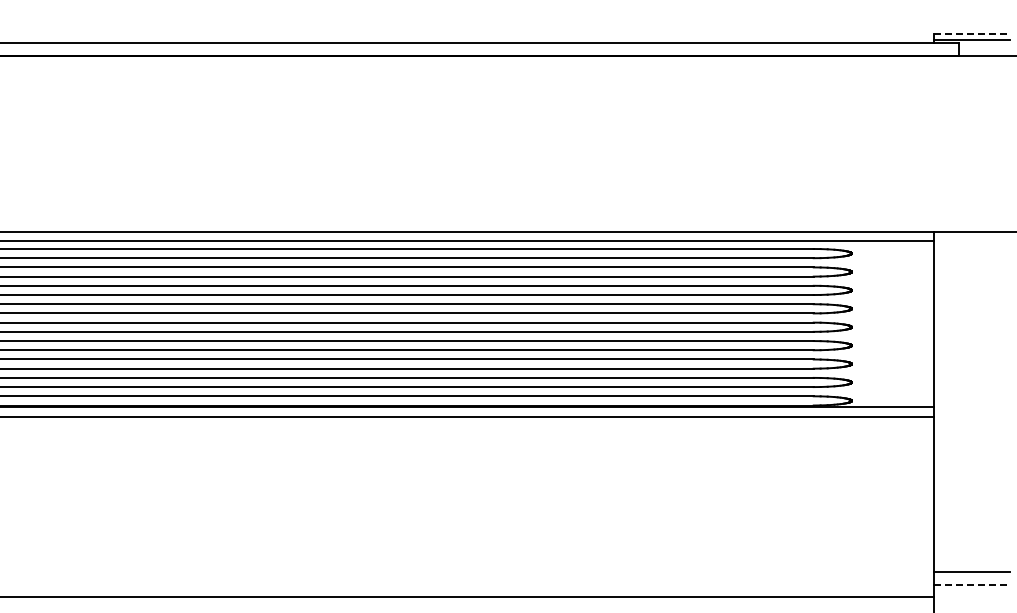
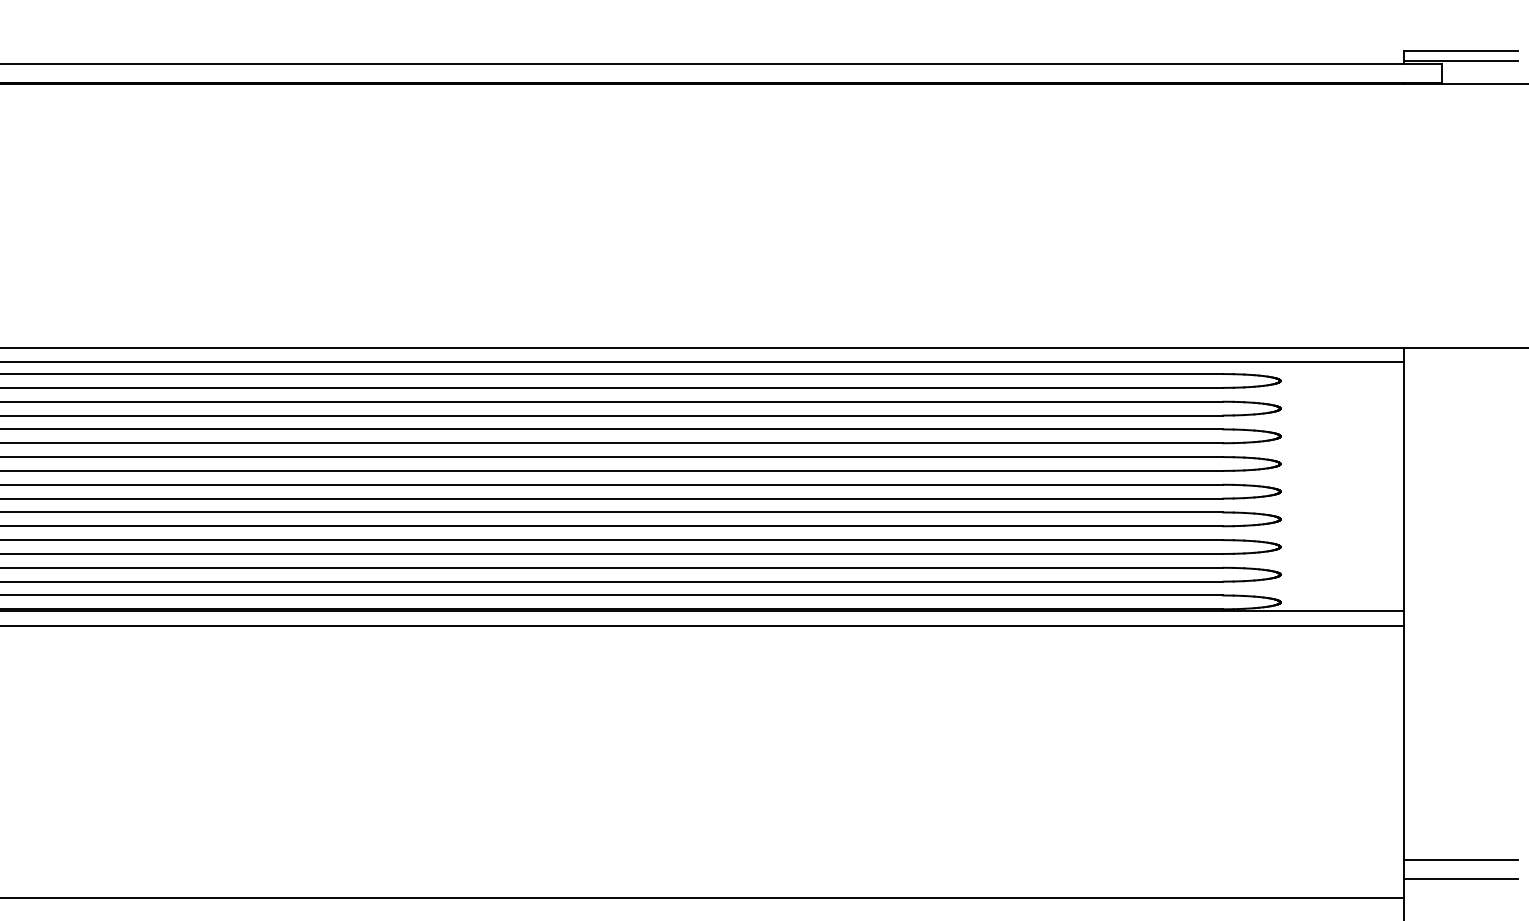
line: (971, 34) -> (1460, 51), dashed -> solid
line: (971, 584) -> (1460, 878), dashed -> solid

